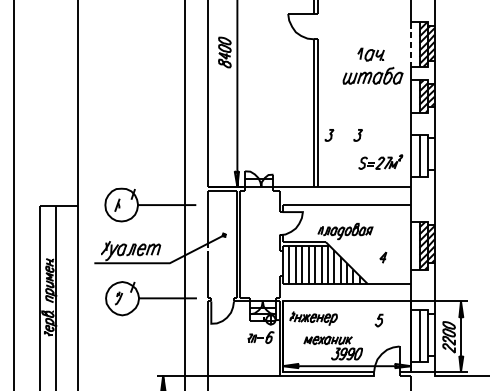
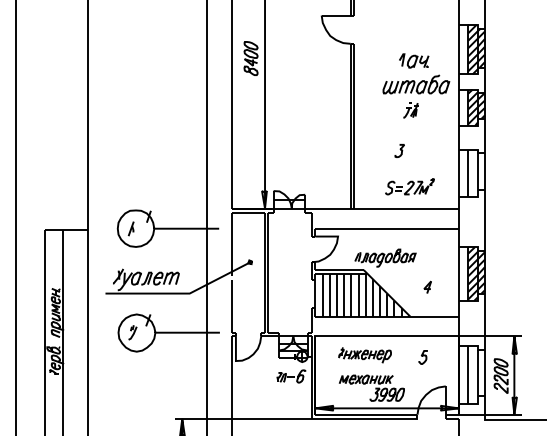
line: (410, 44) -> (458, 49), dashed -> solid
part: (367, 99) -> (410, 110), added
curve: (329, 134) -> (367, 149), removed
part: (380, 161) -> (409, 186), moved
part: (313, 318) -> (364, 355), moved

